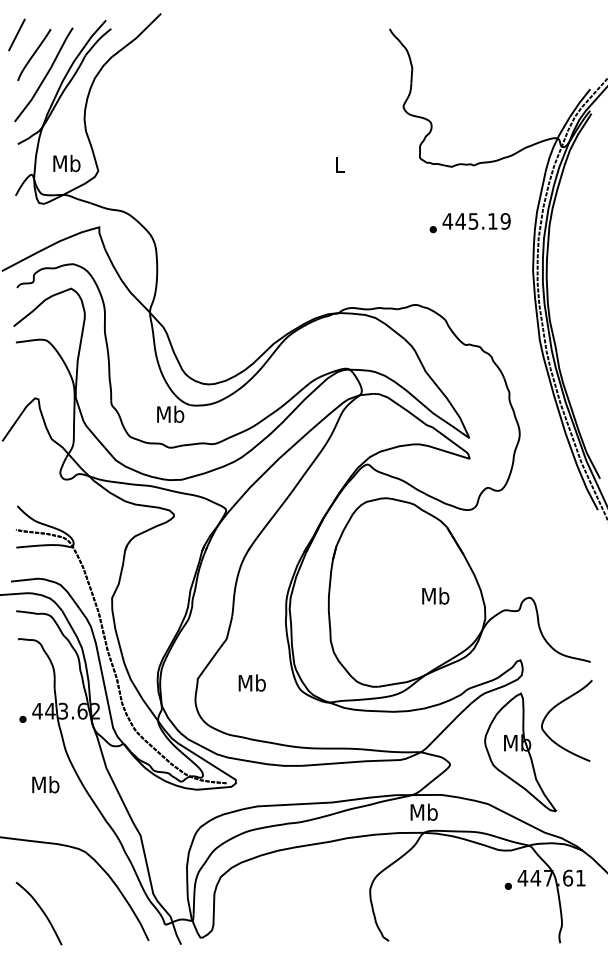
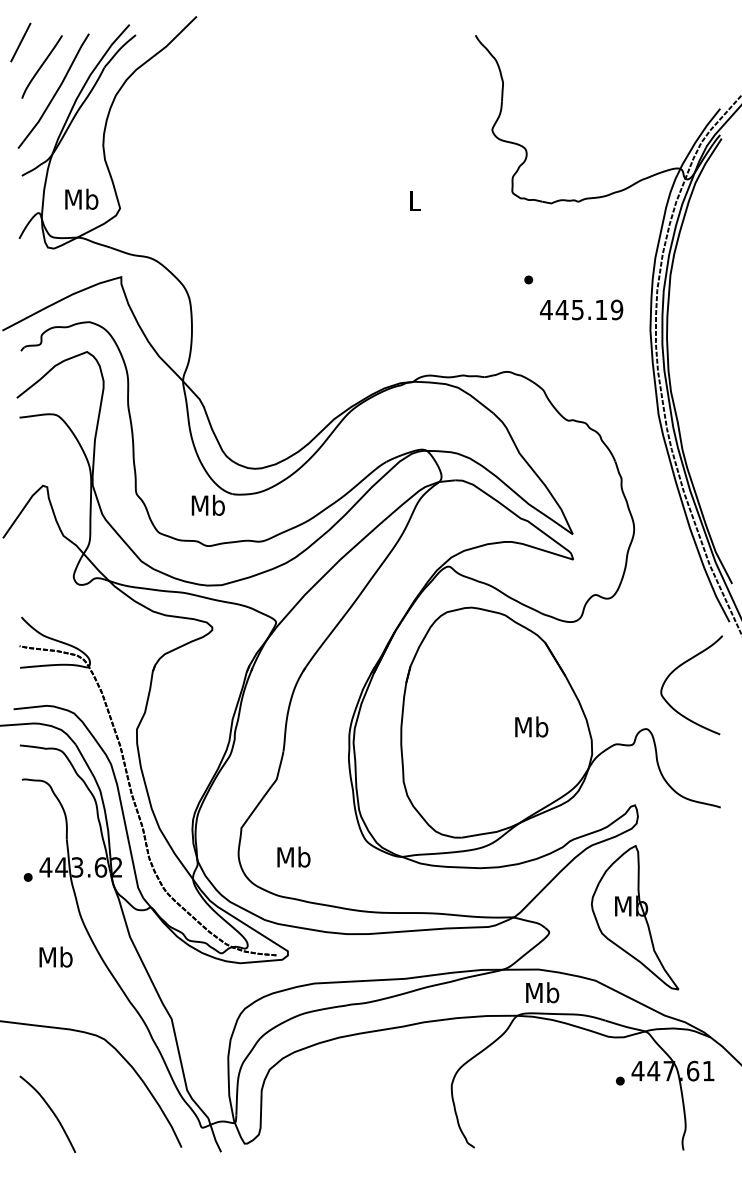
text: (476, 221) -> (581, 309), moved
text: (251, 682) -> (293, 856), moved
curve: (556, 707) -> (678, 668), moved
text: (424, 812) -> (542, 992), moved

